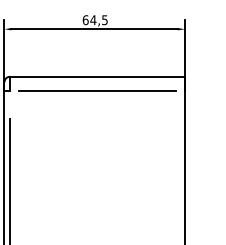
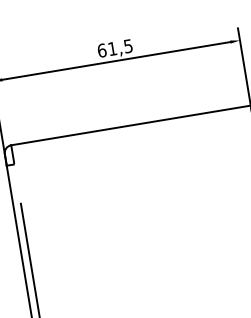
text: (93, 19) -> (112, 47), 64,5 -> 61,5
line: (97, 90) -> (134, 144), removed

